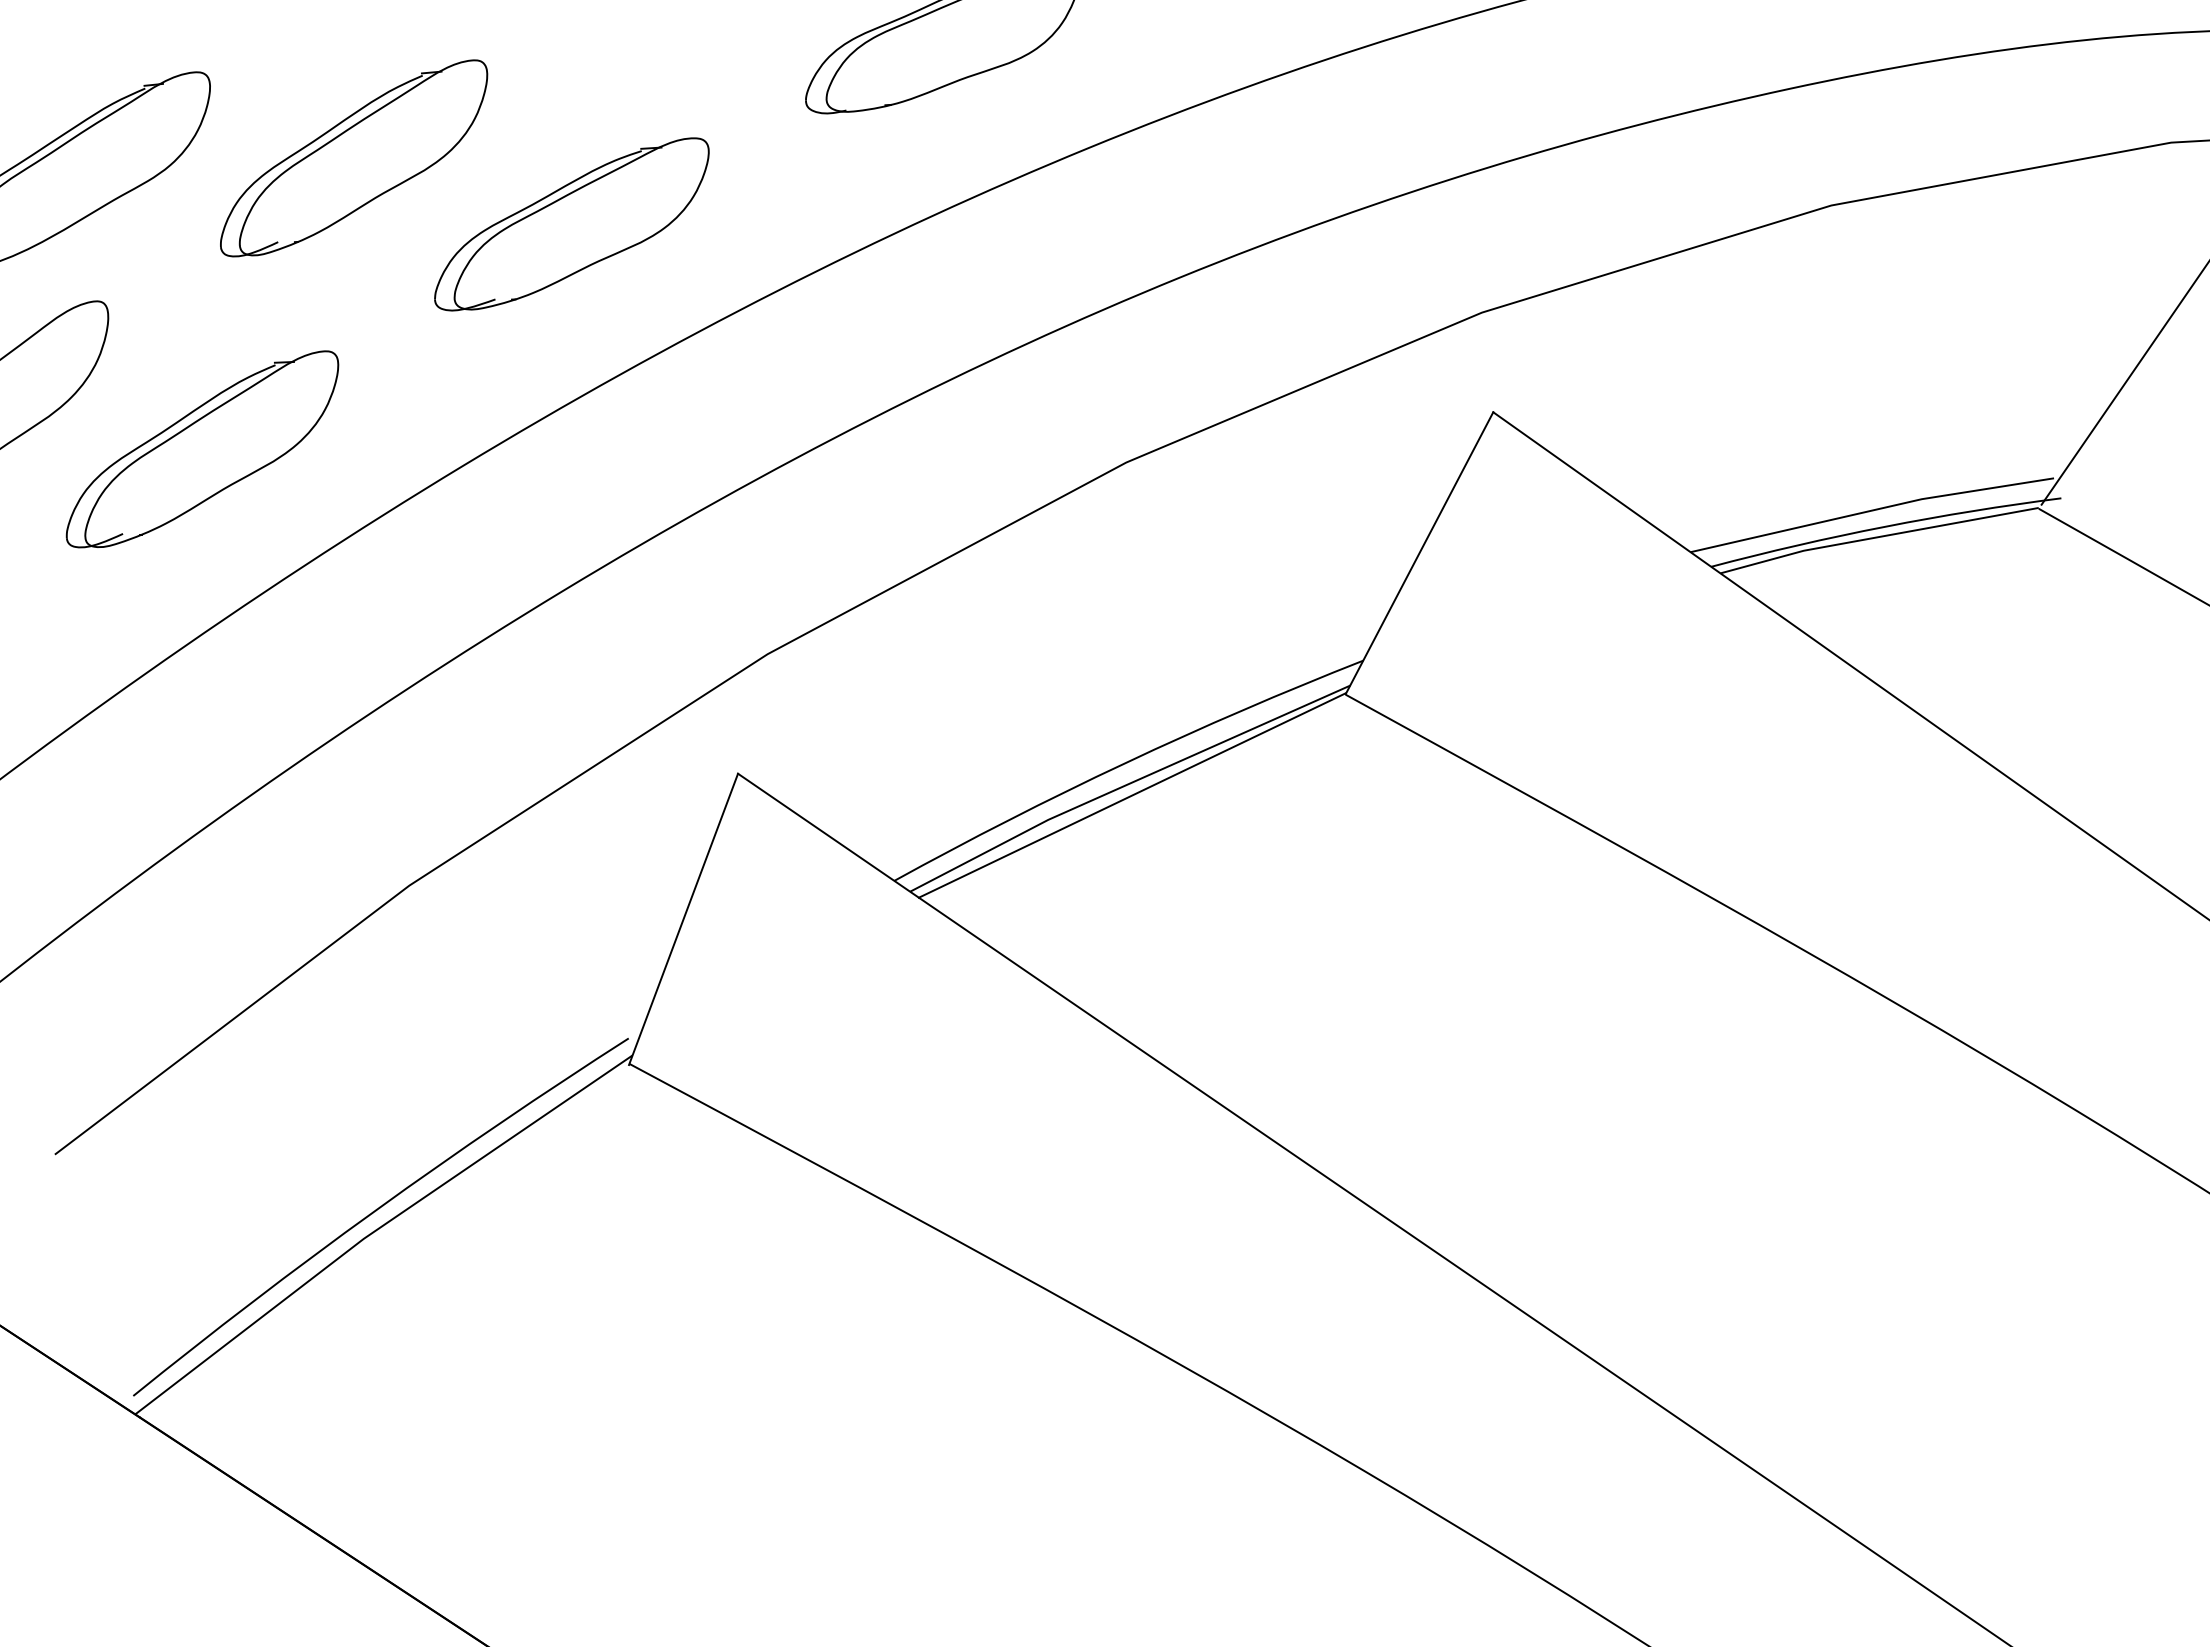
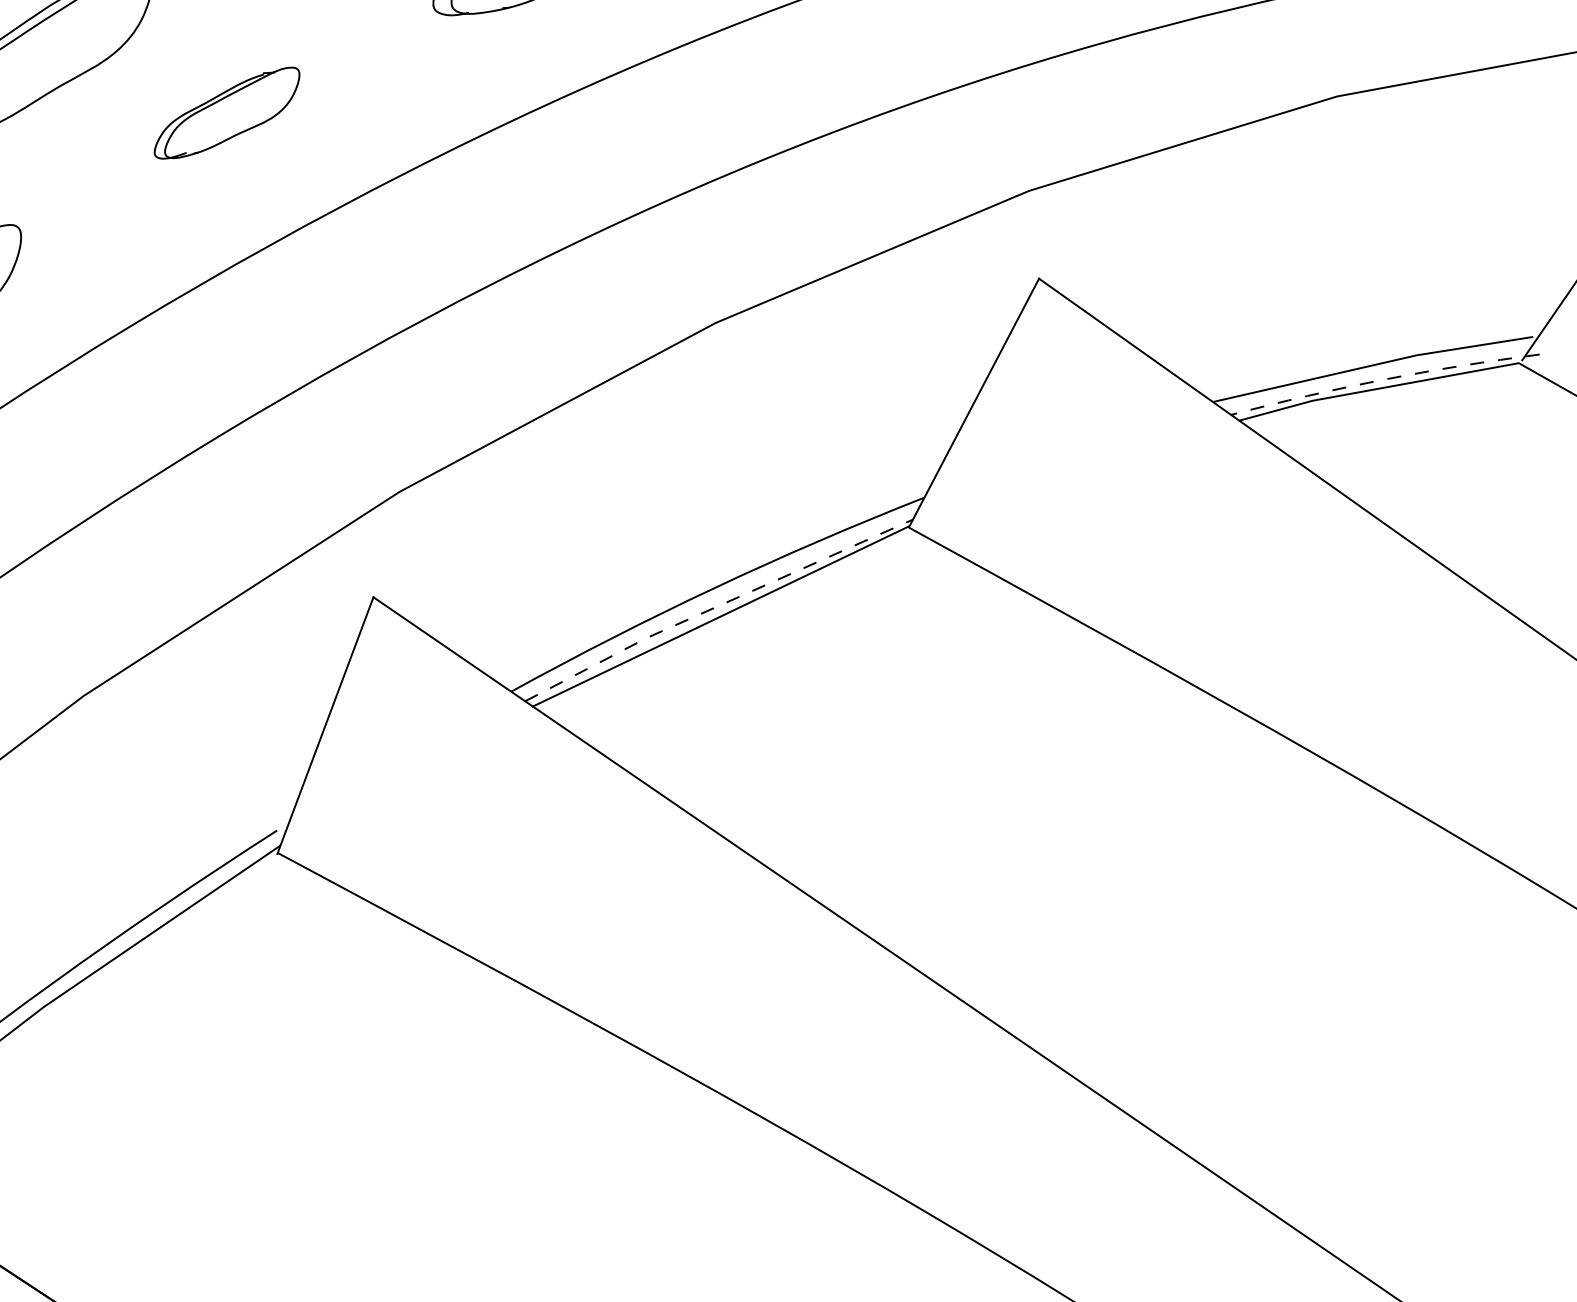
part: (571, 224) -> (226, 113), size x0.6
arc: (1885, 526) -> (1384, 379), solid -> dashed
line: (1127, 784) -> (716, 606), solid -> dashed

